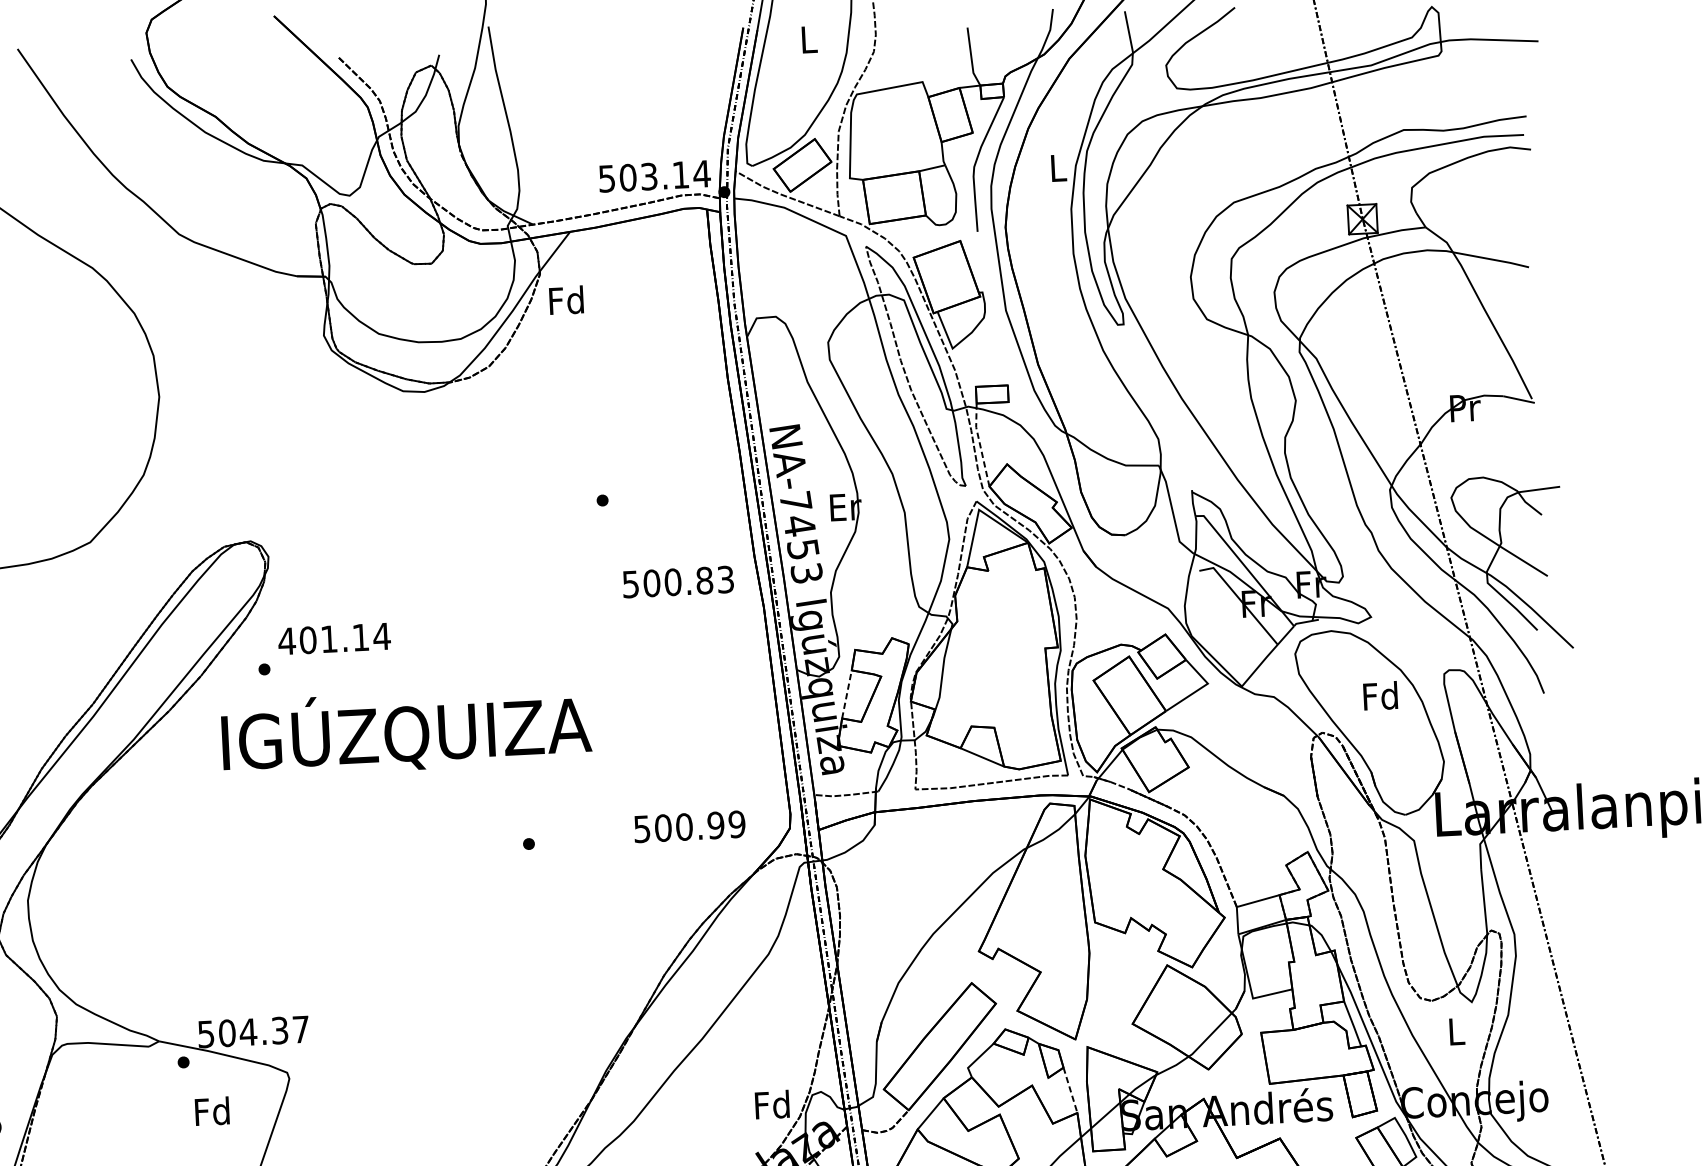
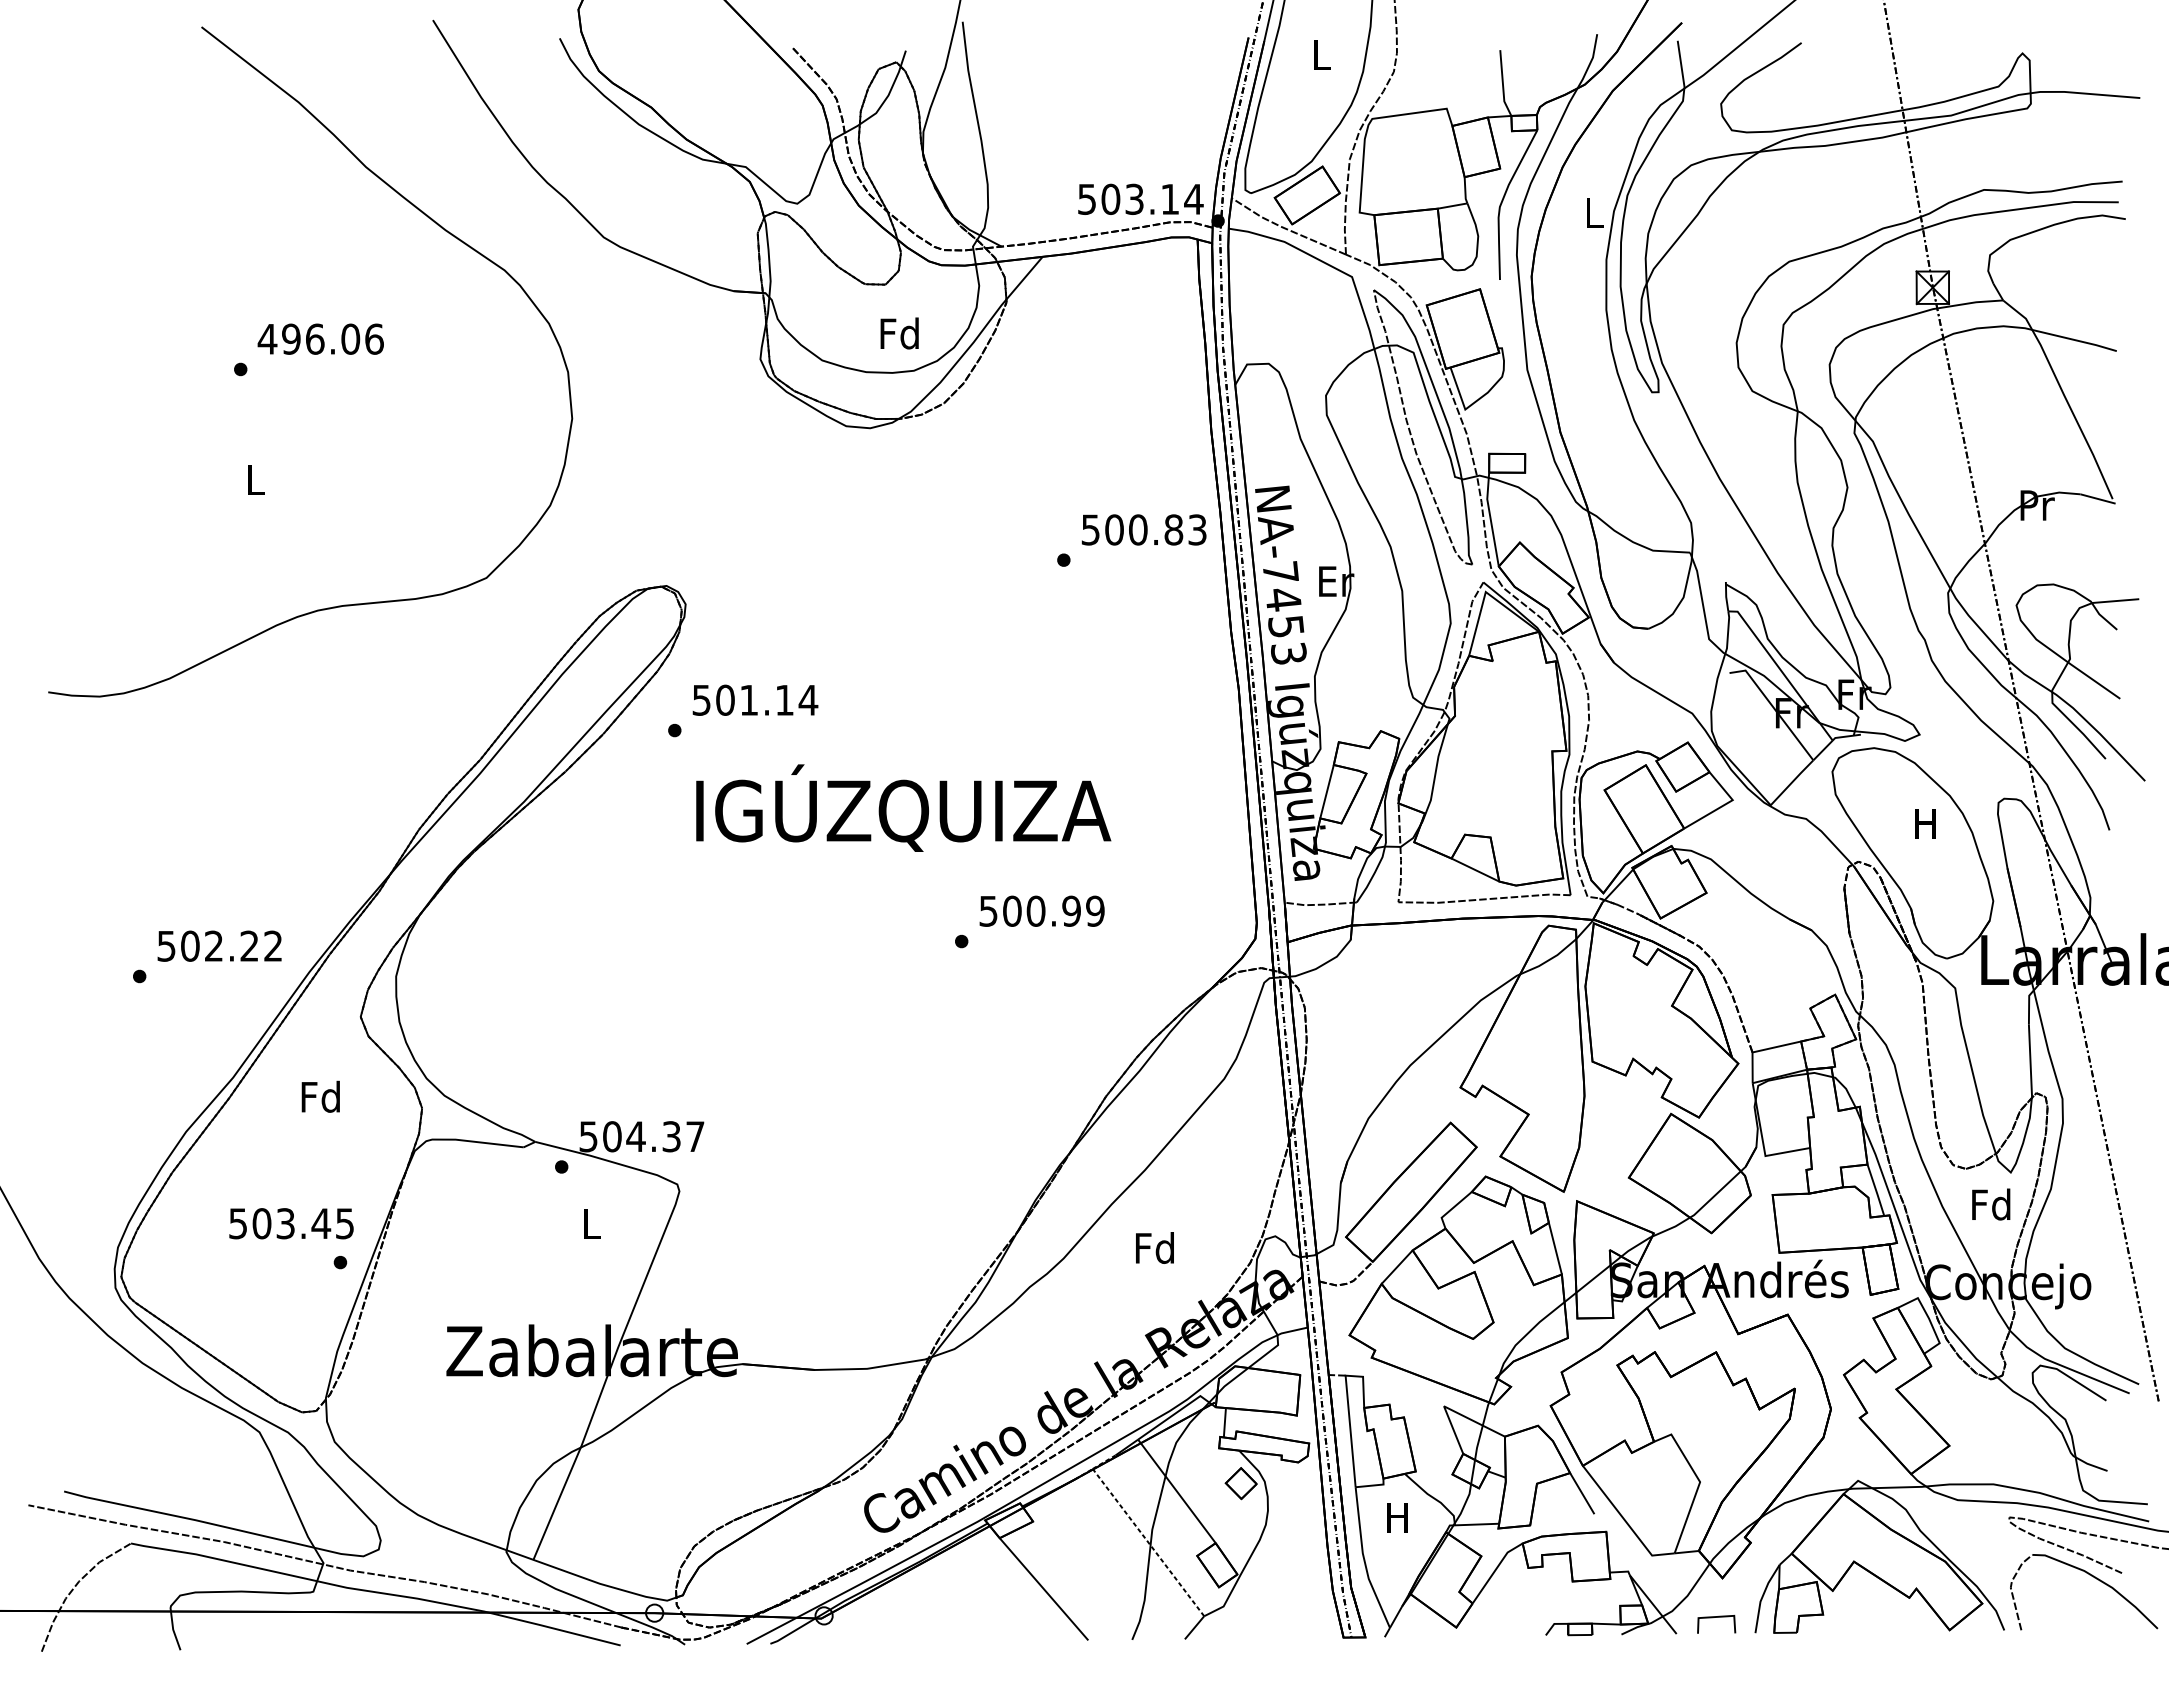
text: (566, 300) -> (899, 333), moved
line: (979, 444) -> (1490, 518), dashed -> solid
text: (677, 581) -> (1143, 529), moved
text: (286, 641) -> (701, 700), 401.14 -> 501.14
line: (847, 694) -> (1327, 791), dashed -> solid
text: (1380, 695) -> (1925, 823), Fd -> H
text: (406, 730) -> (903, 807), moved
text: (689, 826) -> (1041, 910), moved
text: (1456, 1031) -> (1991, 1204), L -> Fd
line: (1070, 1090) -> (1555, 1248), dashed -> solid
text: (771, 1104) -> (1154, 1247), moved
text: (212, 1111) -> (591, 1223), Fd -> L

